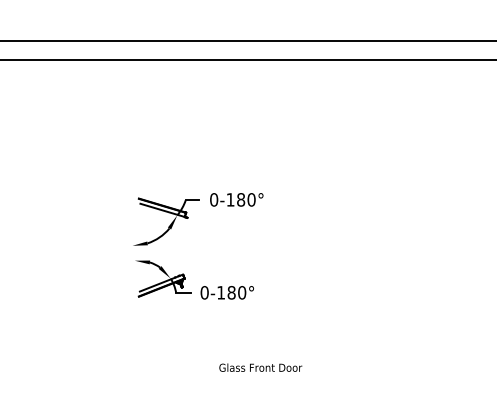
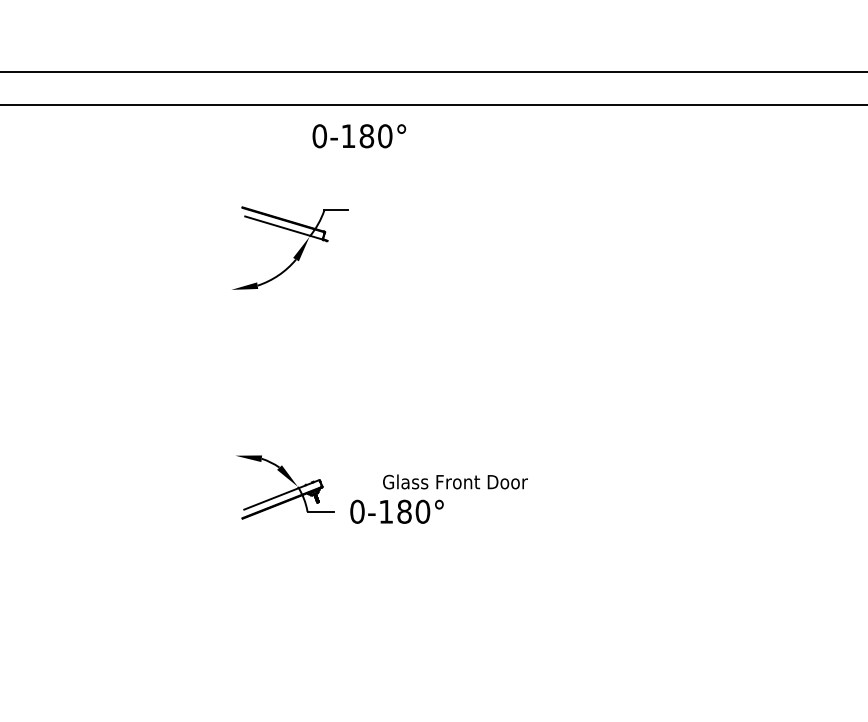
text: (236, 199) -> (358, 135), moved
part: (166, 221) -> (290, 247), moved
text: (260, 367) -> (454, 481), moved

